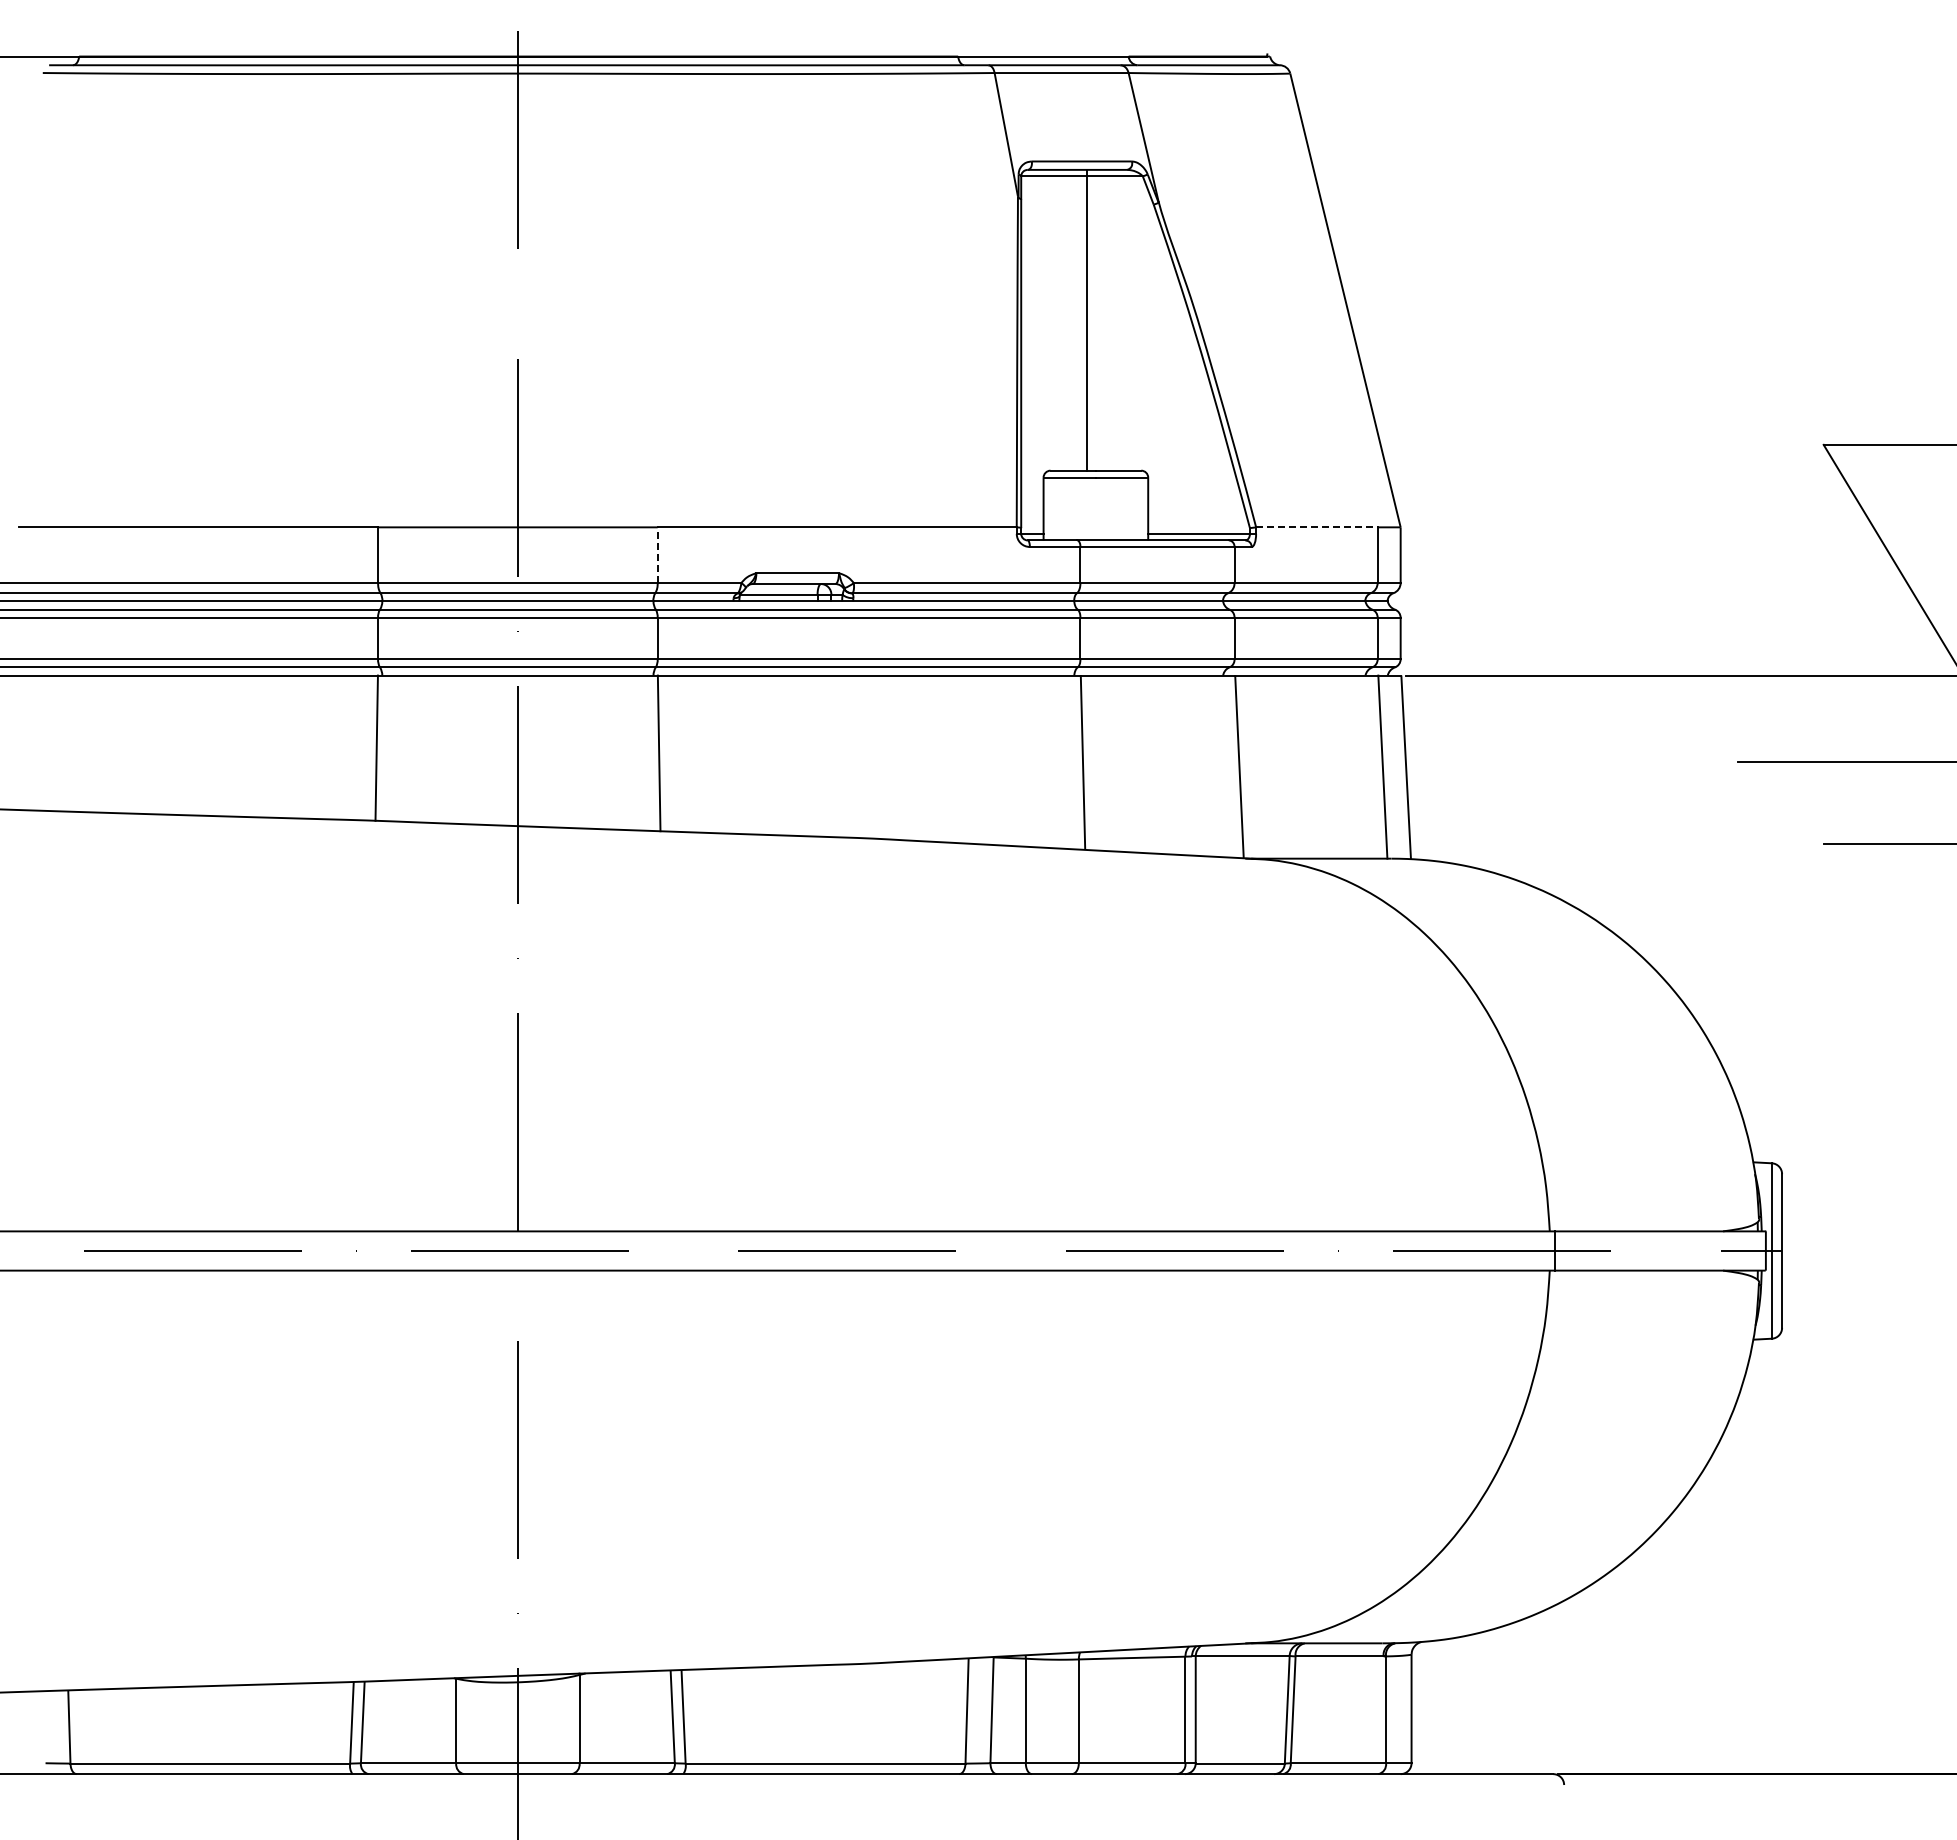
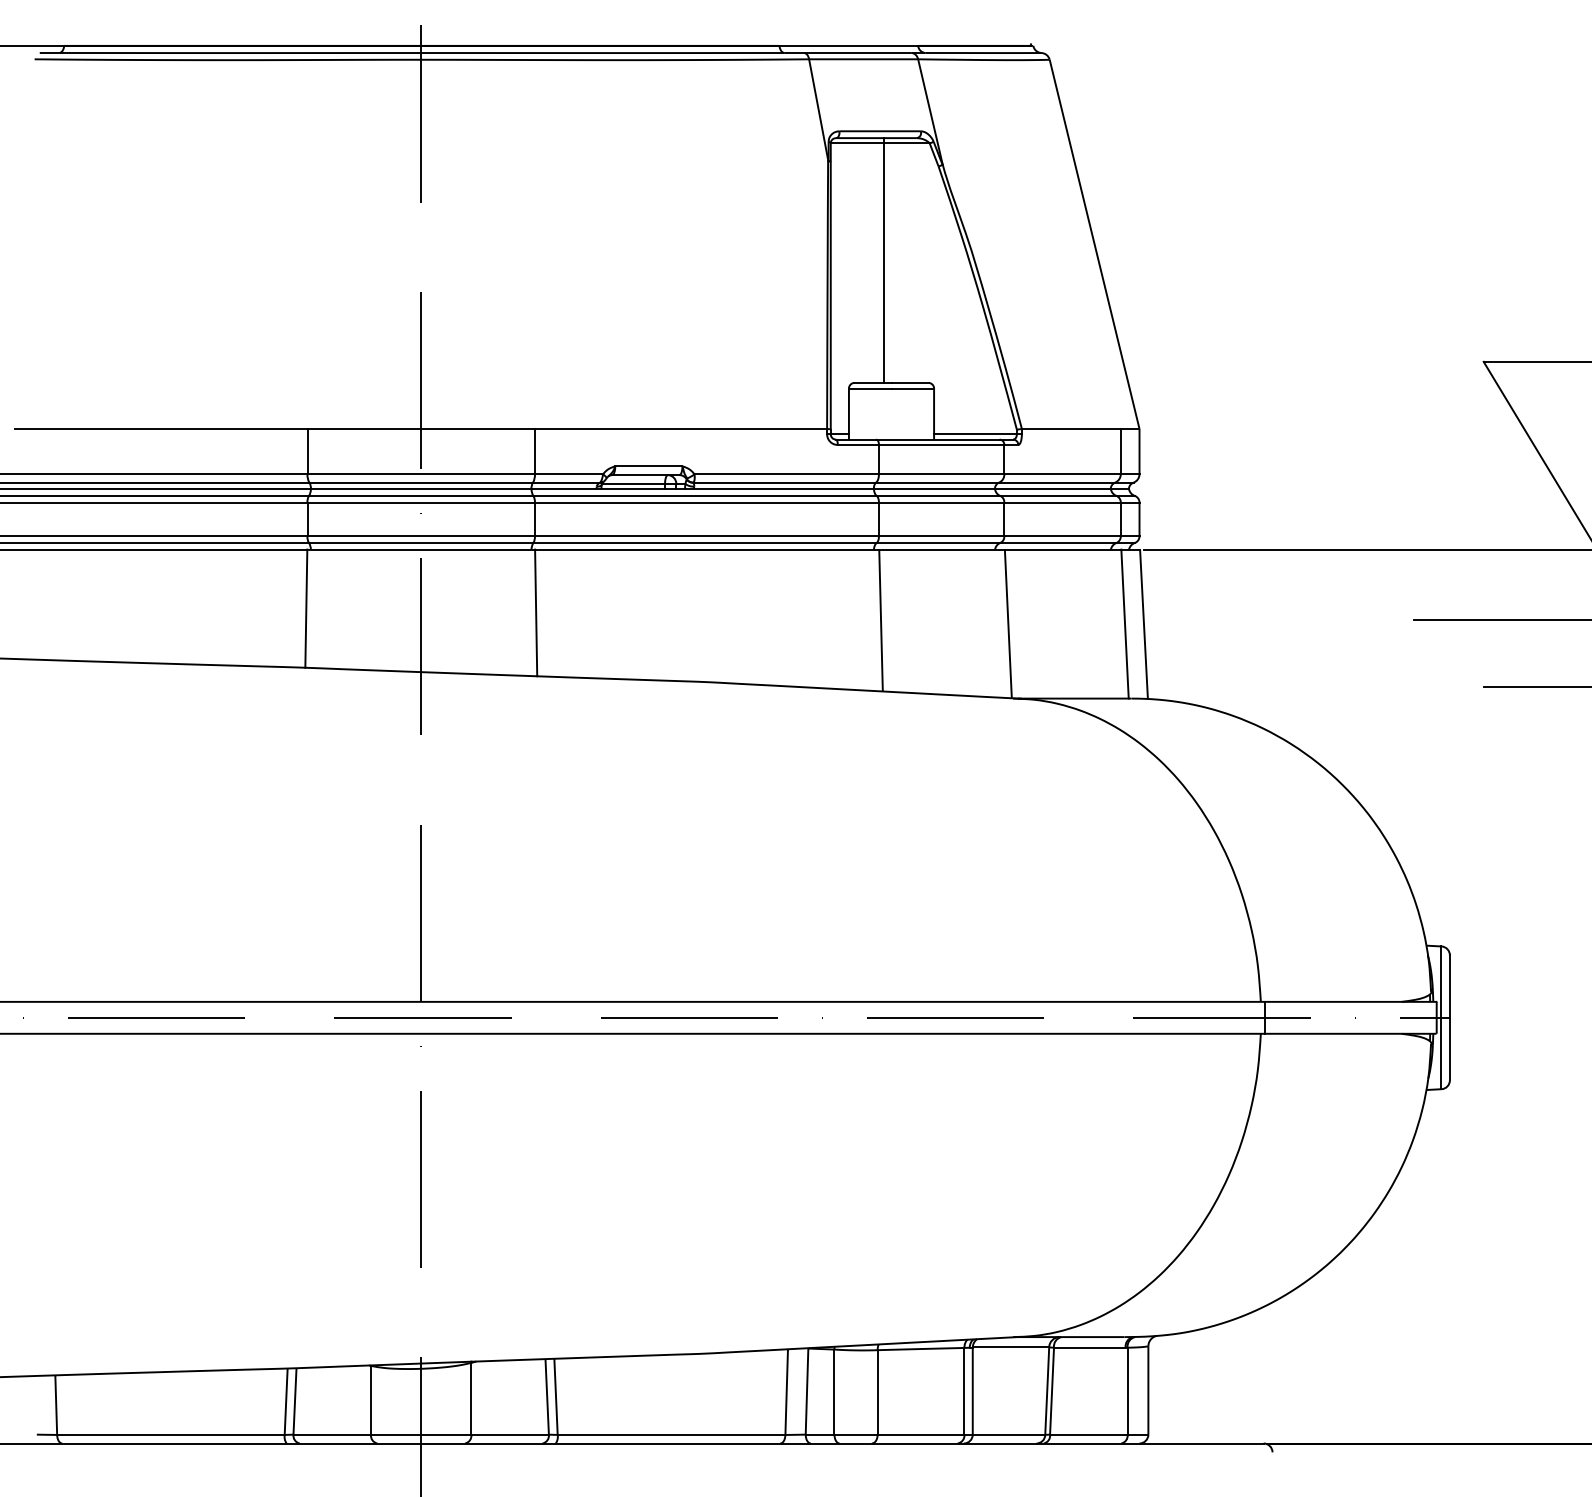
line: (1316, 527) -> (1071, 429), dashed -> solid
line: (657, 555) -> (534, 451), dashed -> solid

